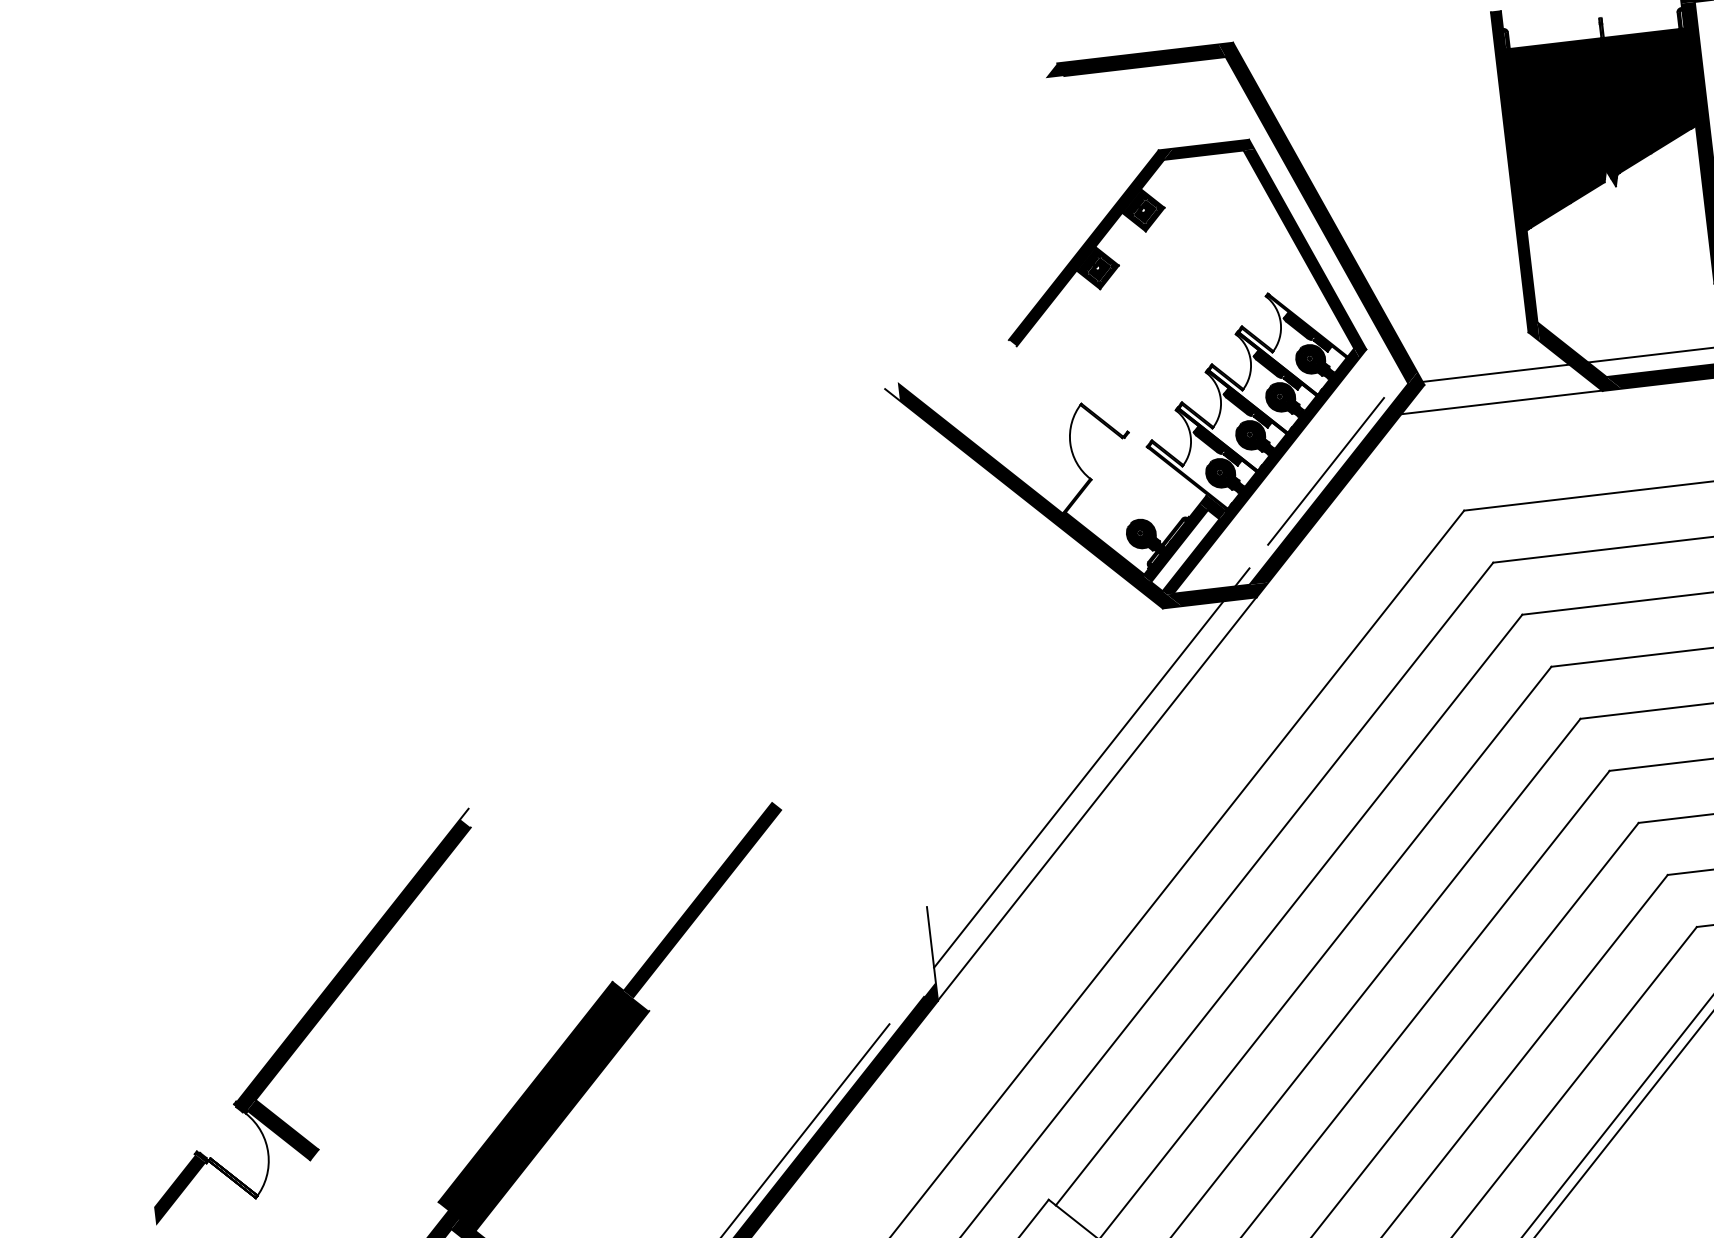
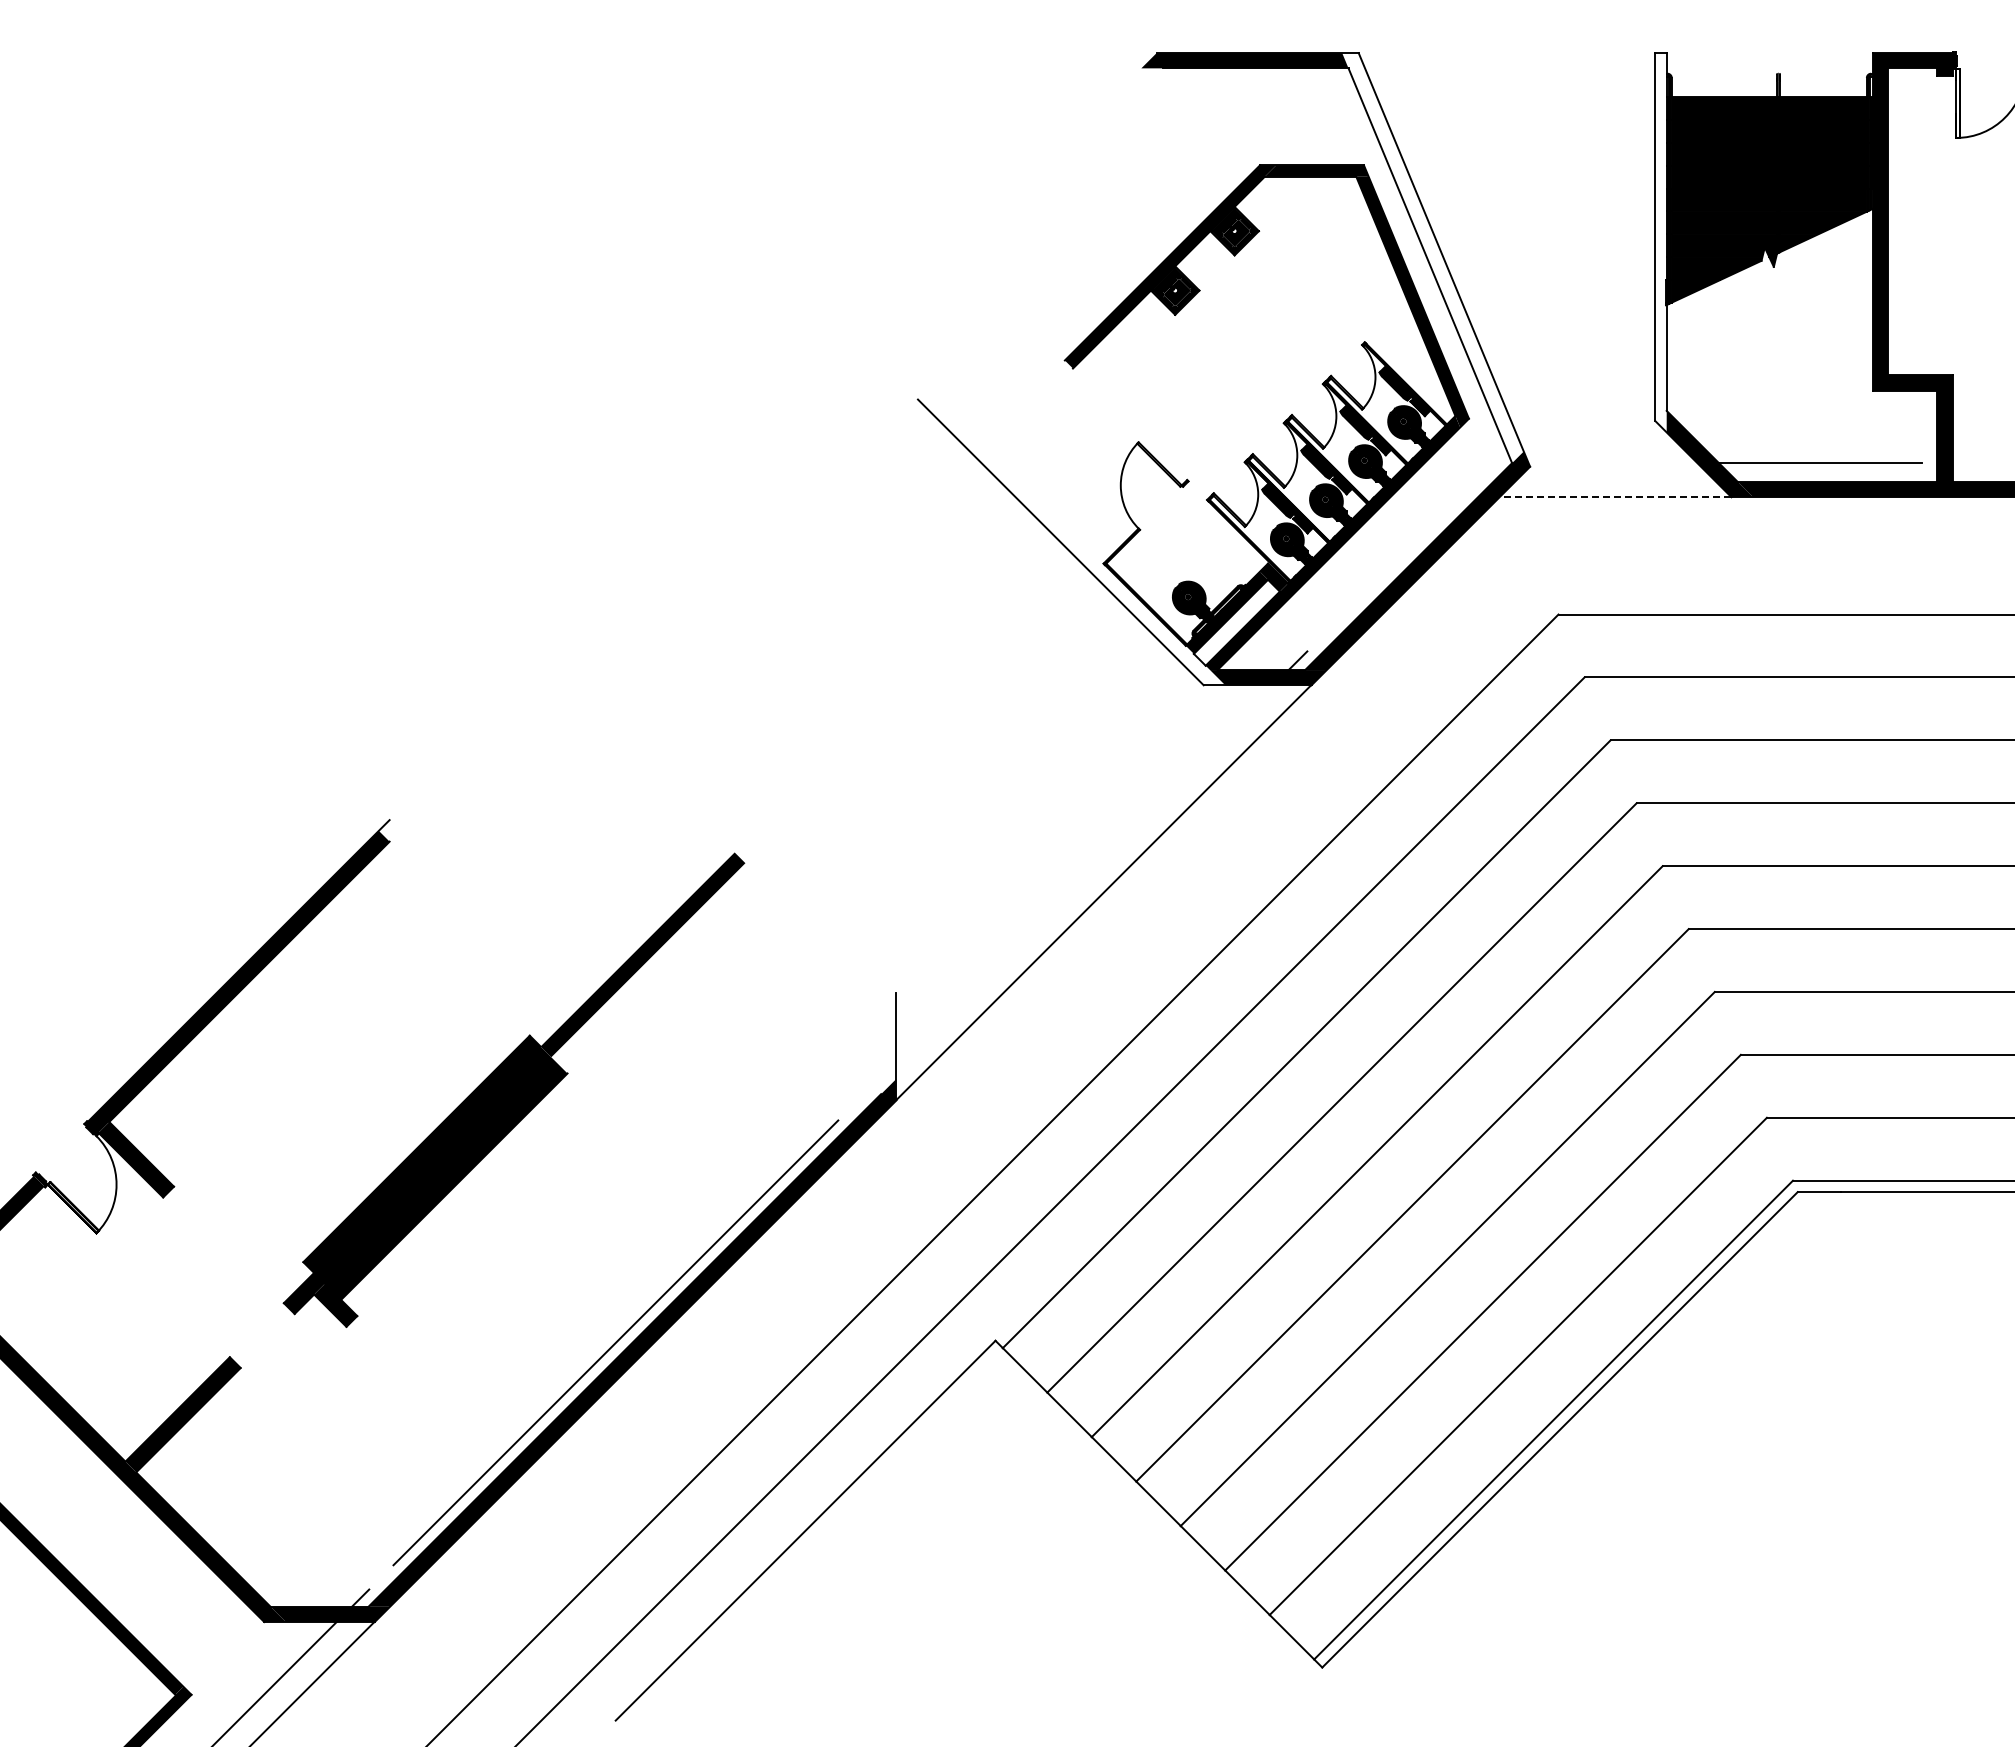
fill: (1514, 176) -> (1660, 242), removed
fill: (1318, 213) -> (1432, 258), removed
line: (1495, 373) -> (1612, 463), removed
line: (1501, 402) -> (1615, 496), solid -> dashed
line: (1325, 471) -> (1406, 551), removed
fill: (1039, 494) -> (1079, 539), removed
line: (1078, 784) -> (1084, 873), removed

